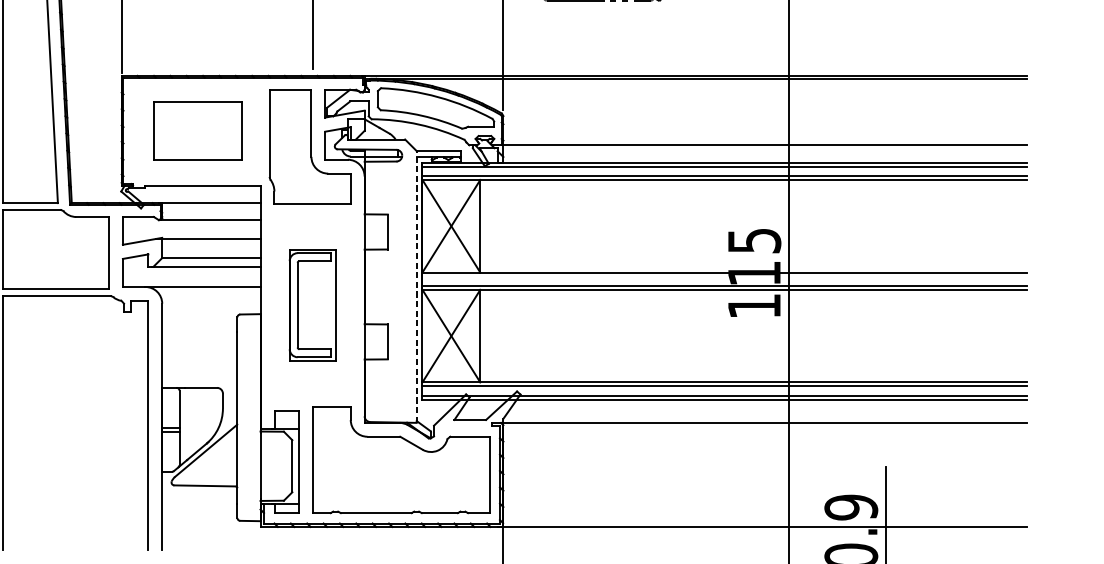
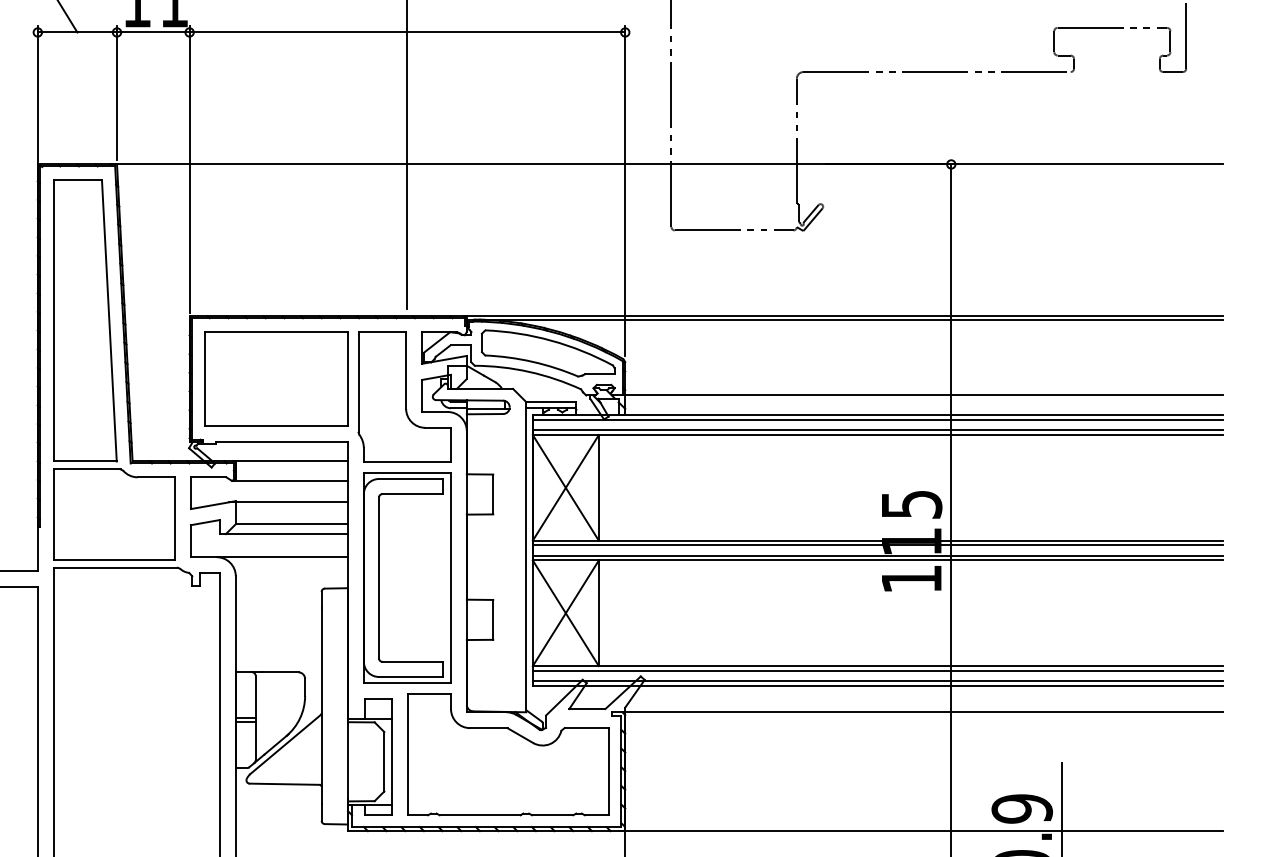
part: (197, 130) -> (276, 378), size x1.43
line: (724, 276) -> (877, 545), added
line: (416, 286) -> (526, 556), dashed -> solid
part: (312, 304) -> (407, 577), size x1.67

